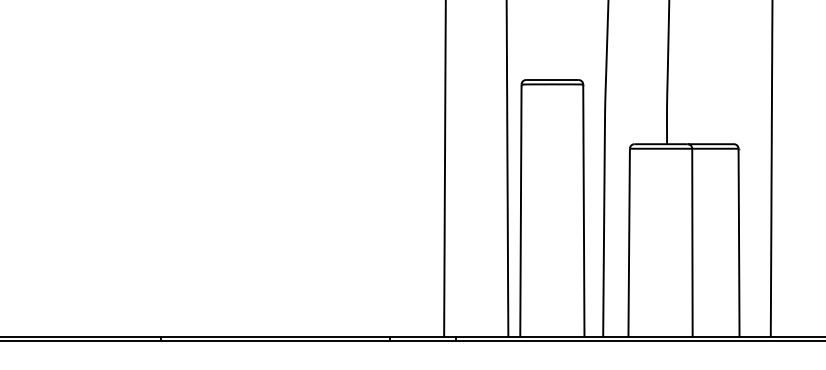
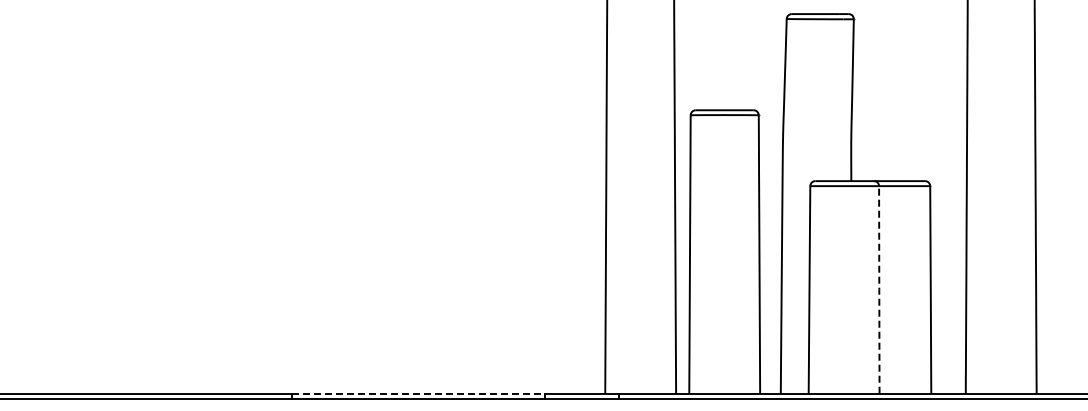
line: (692, 242) -> (879, 289), solid -> dashed
line: (274, 336) -> (418, 393), solid -> dashed

